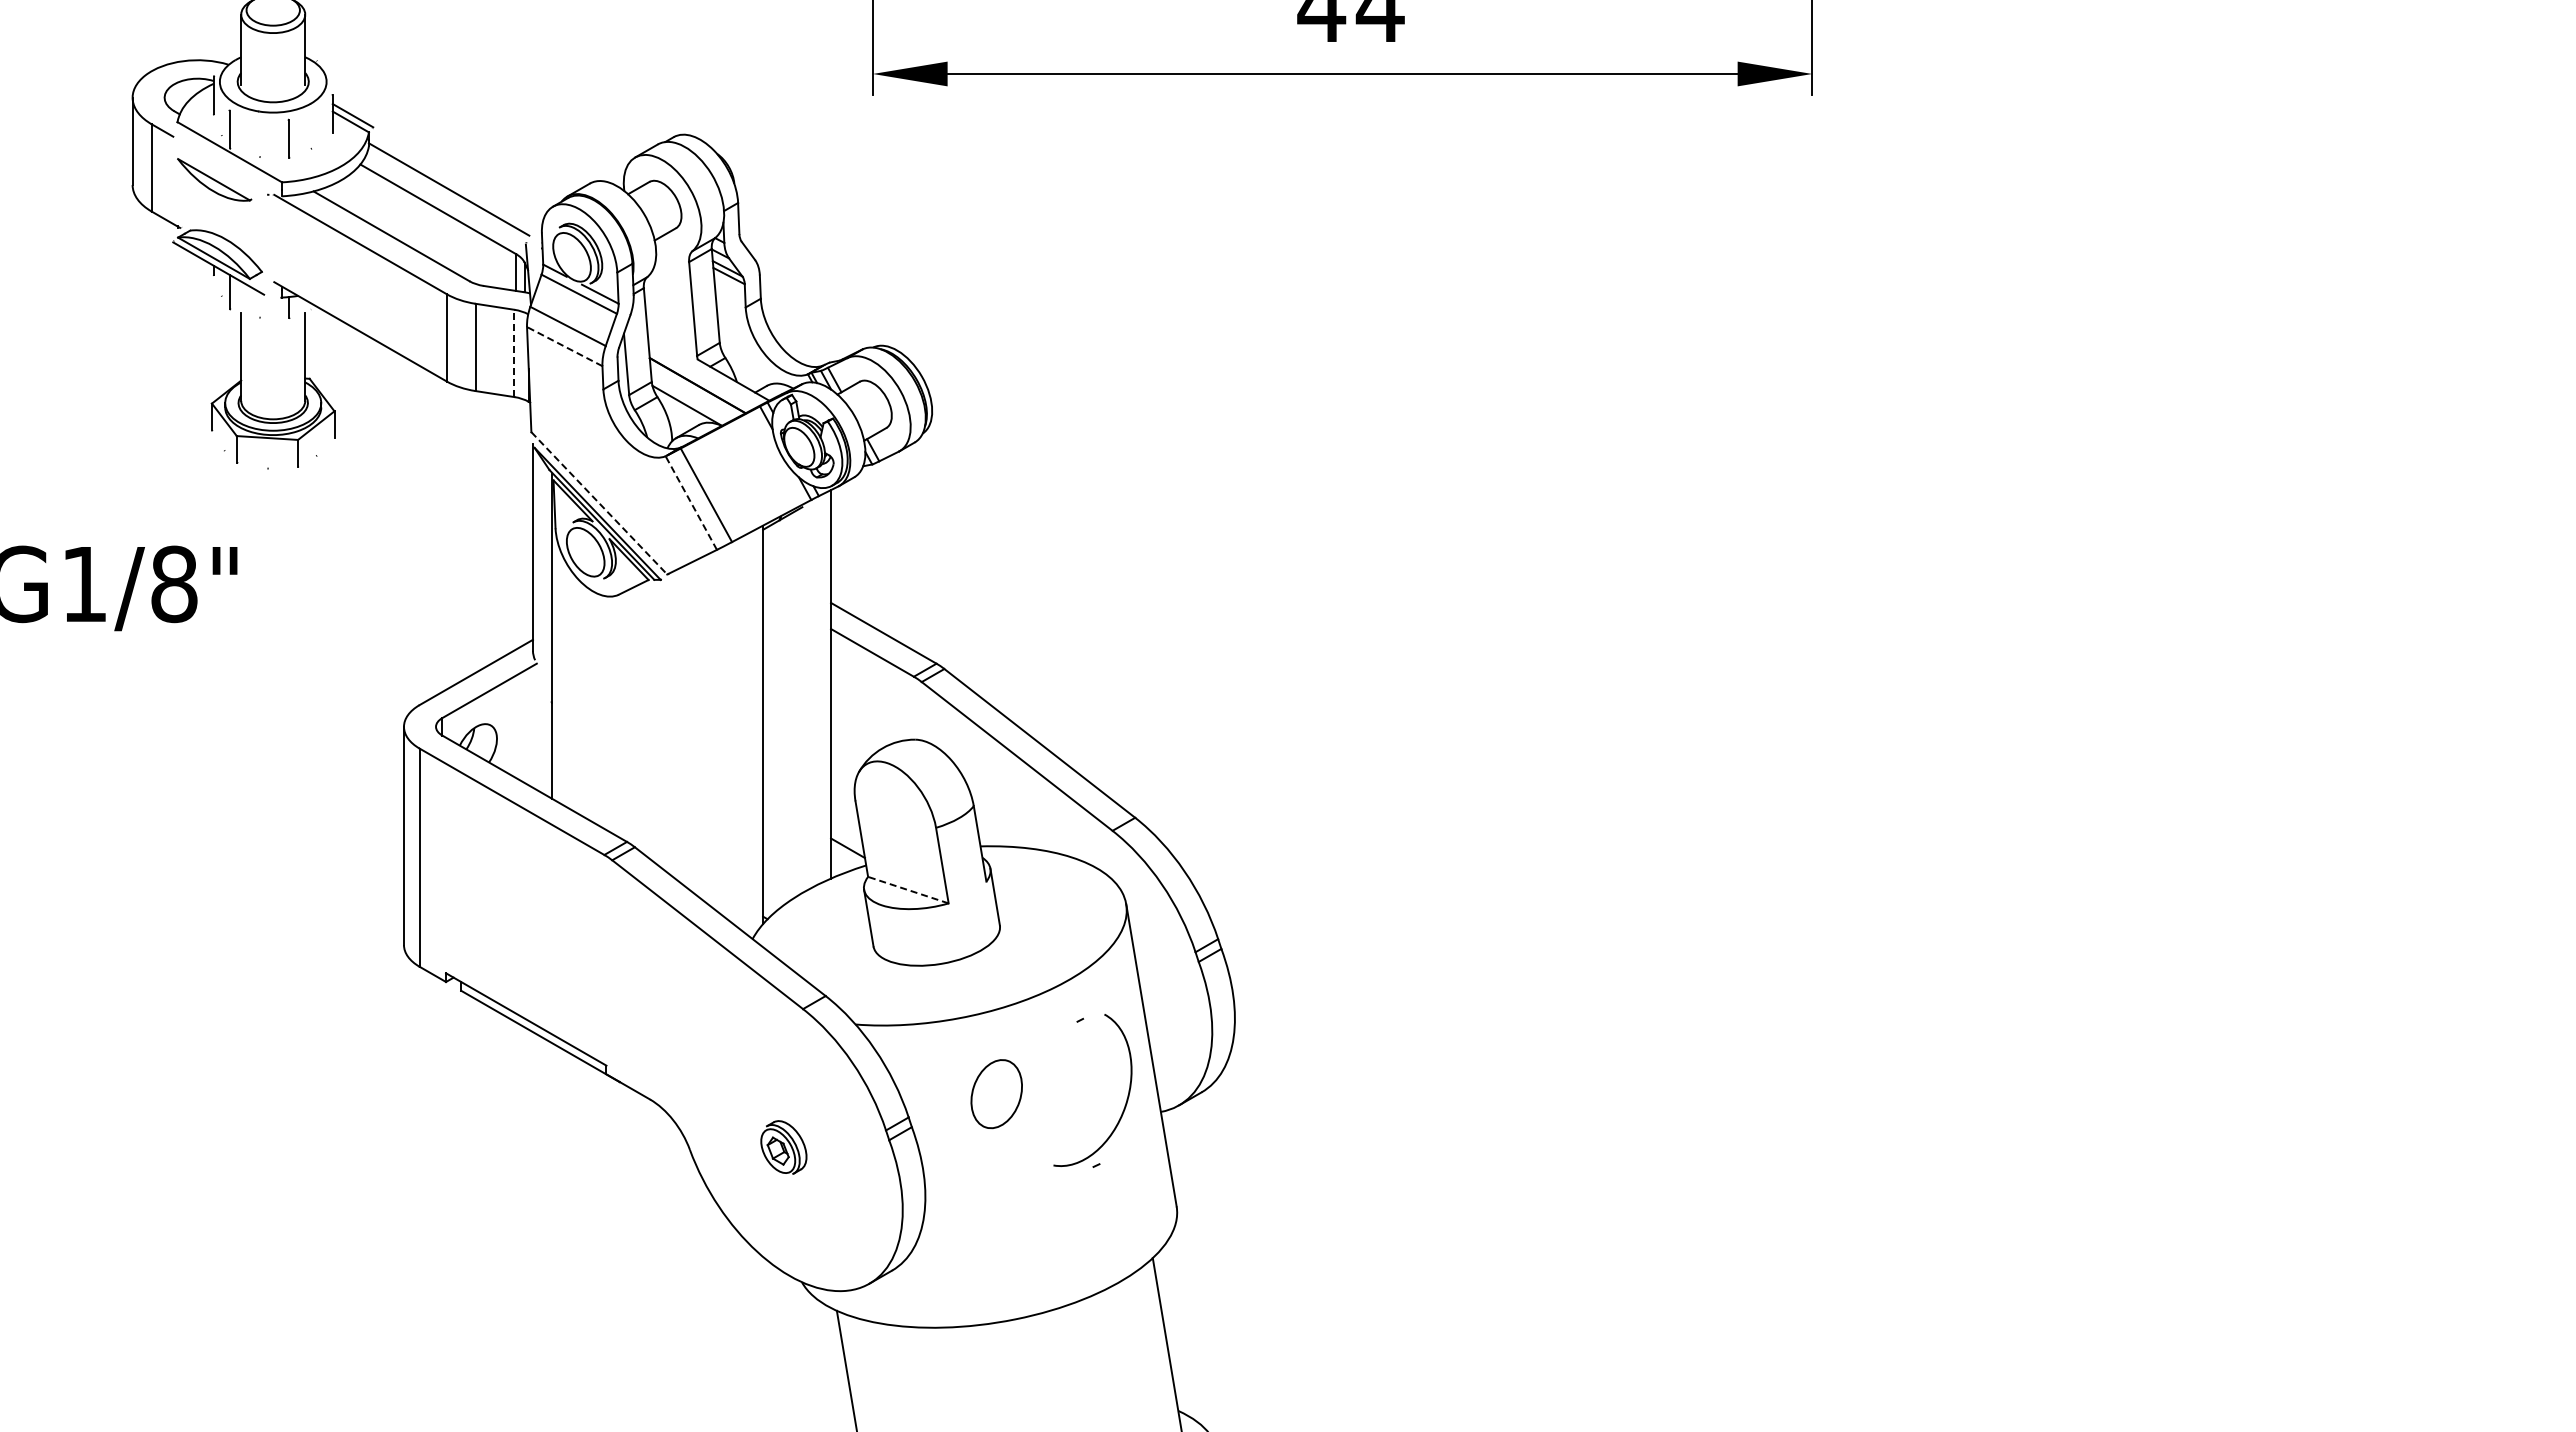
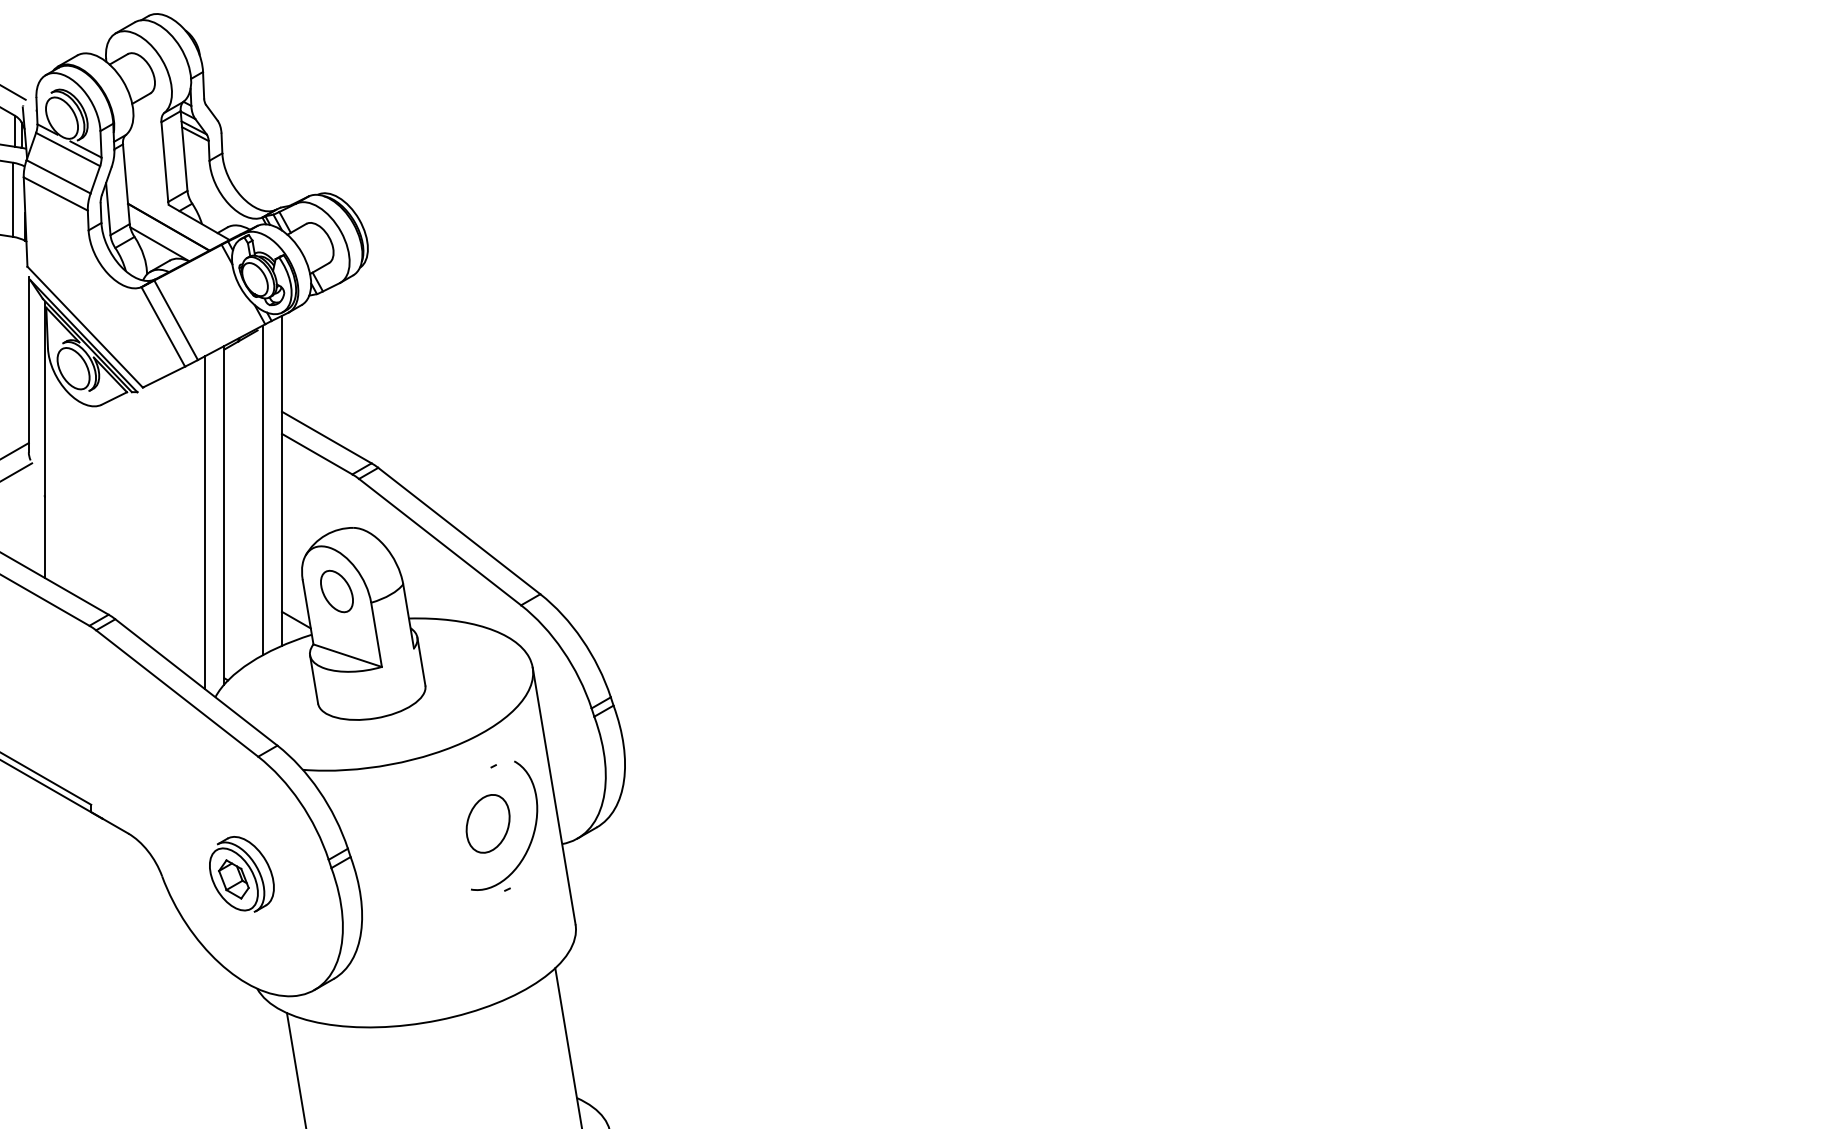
line: (564, 346) -> (55, 193), dashed -> solid
line: (514, 353) -> (13, 199), dashed -> solid
line: (691, 502) -> (163, 326), dashed -> solid
line: (599, 503) -> (85, 327), dashed -> solid
line: (808, 695) -> (262, 490), added
line: (740, 733) -> (205, 522), added
part: (895, 814) -> (336, 591), added
line: (907, 889) -> (346, 655), dashed -> solid
part: (996, 1094) -> (487, 824), moved
part: (783, 1147) -> (241, 874), size x1.67

